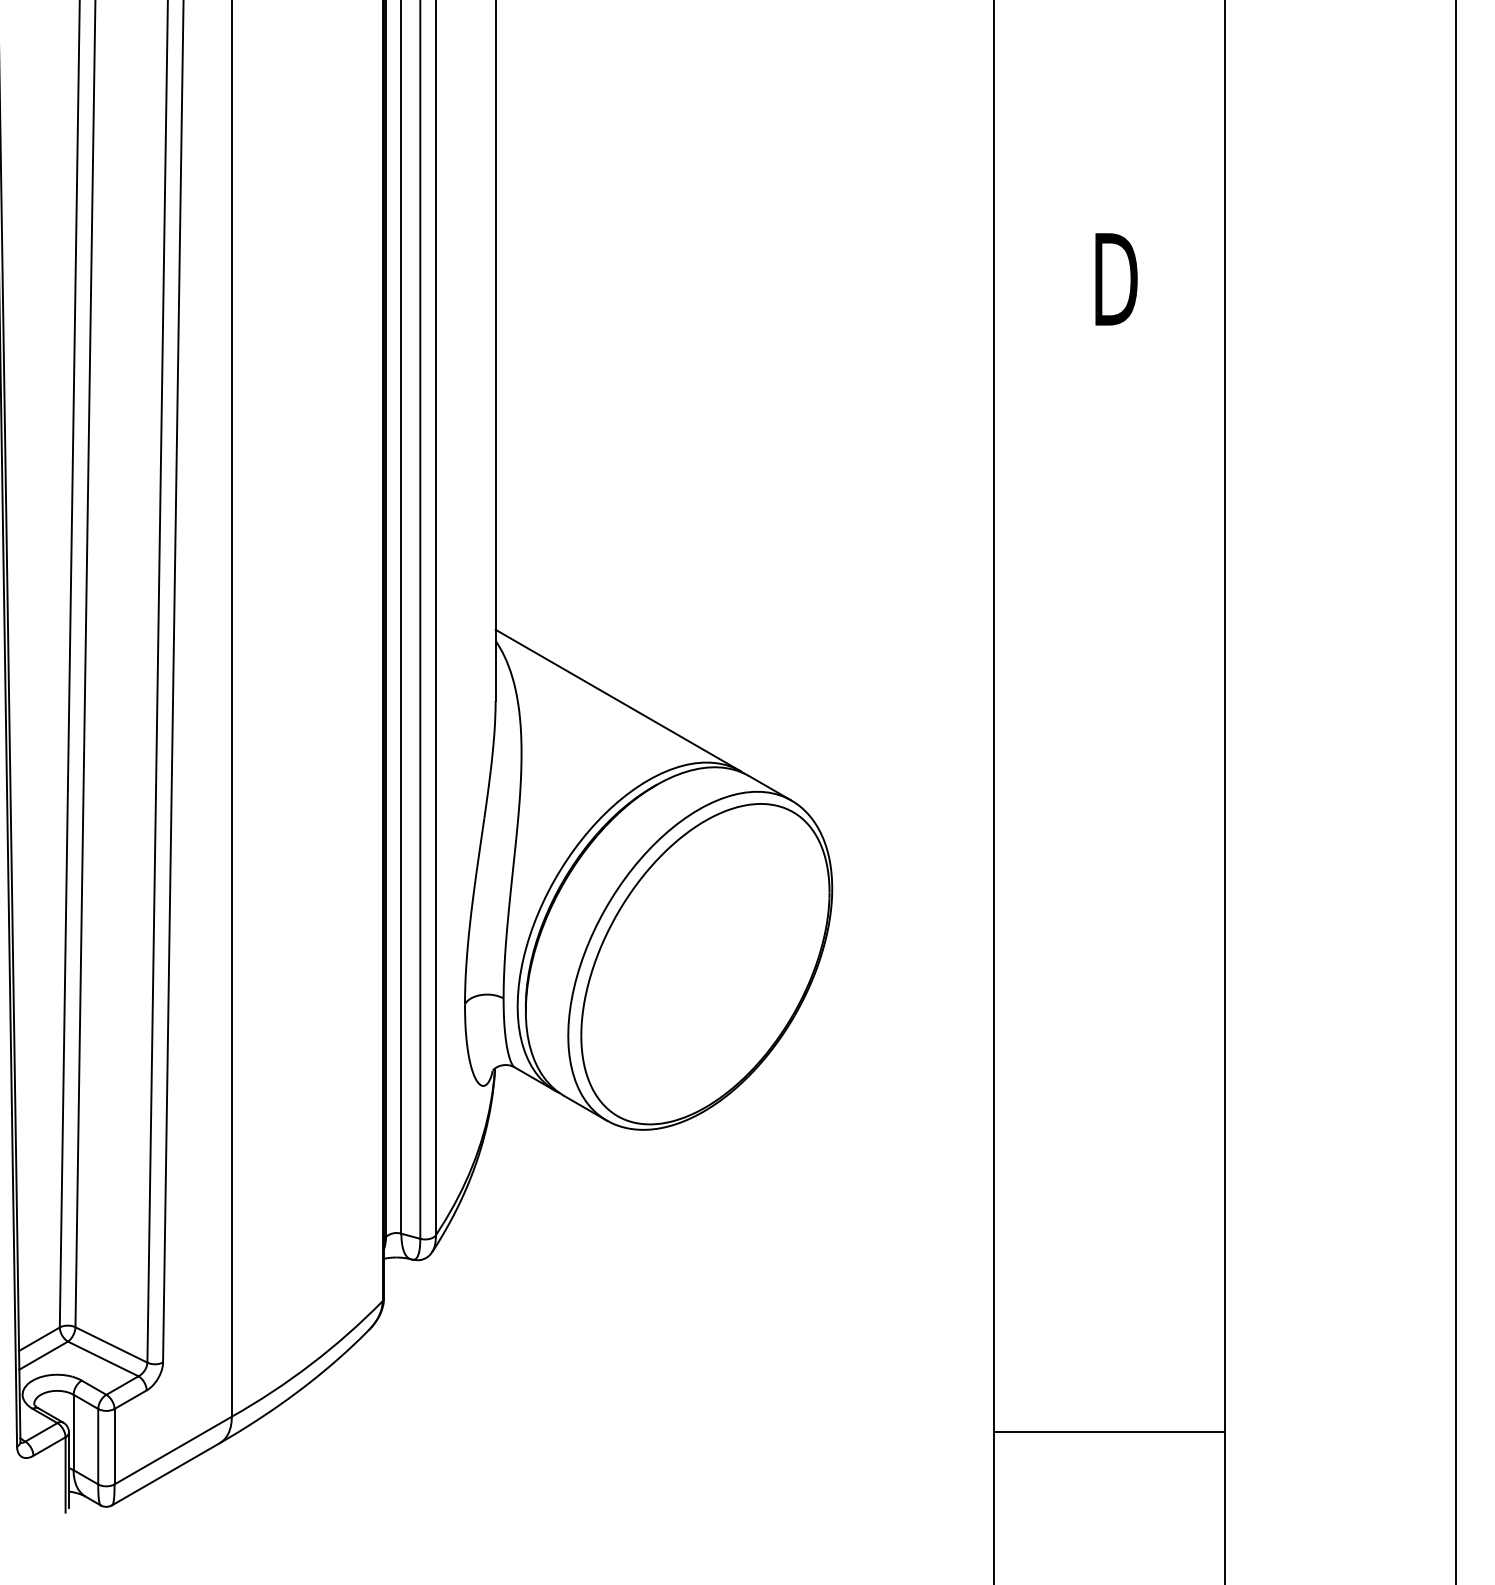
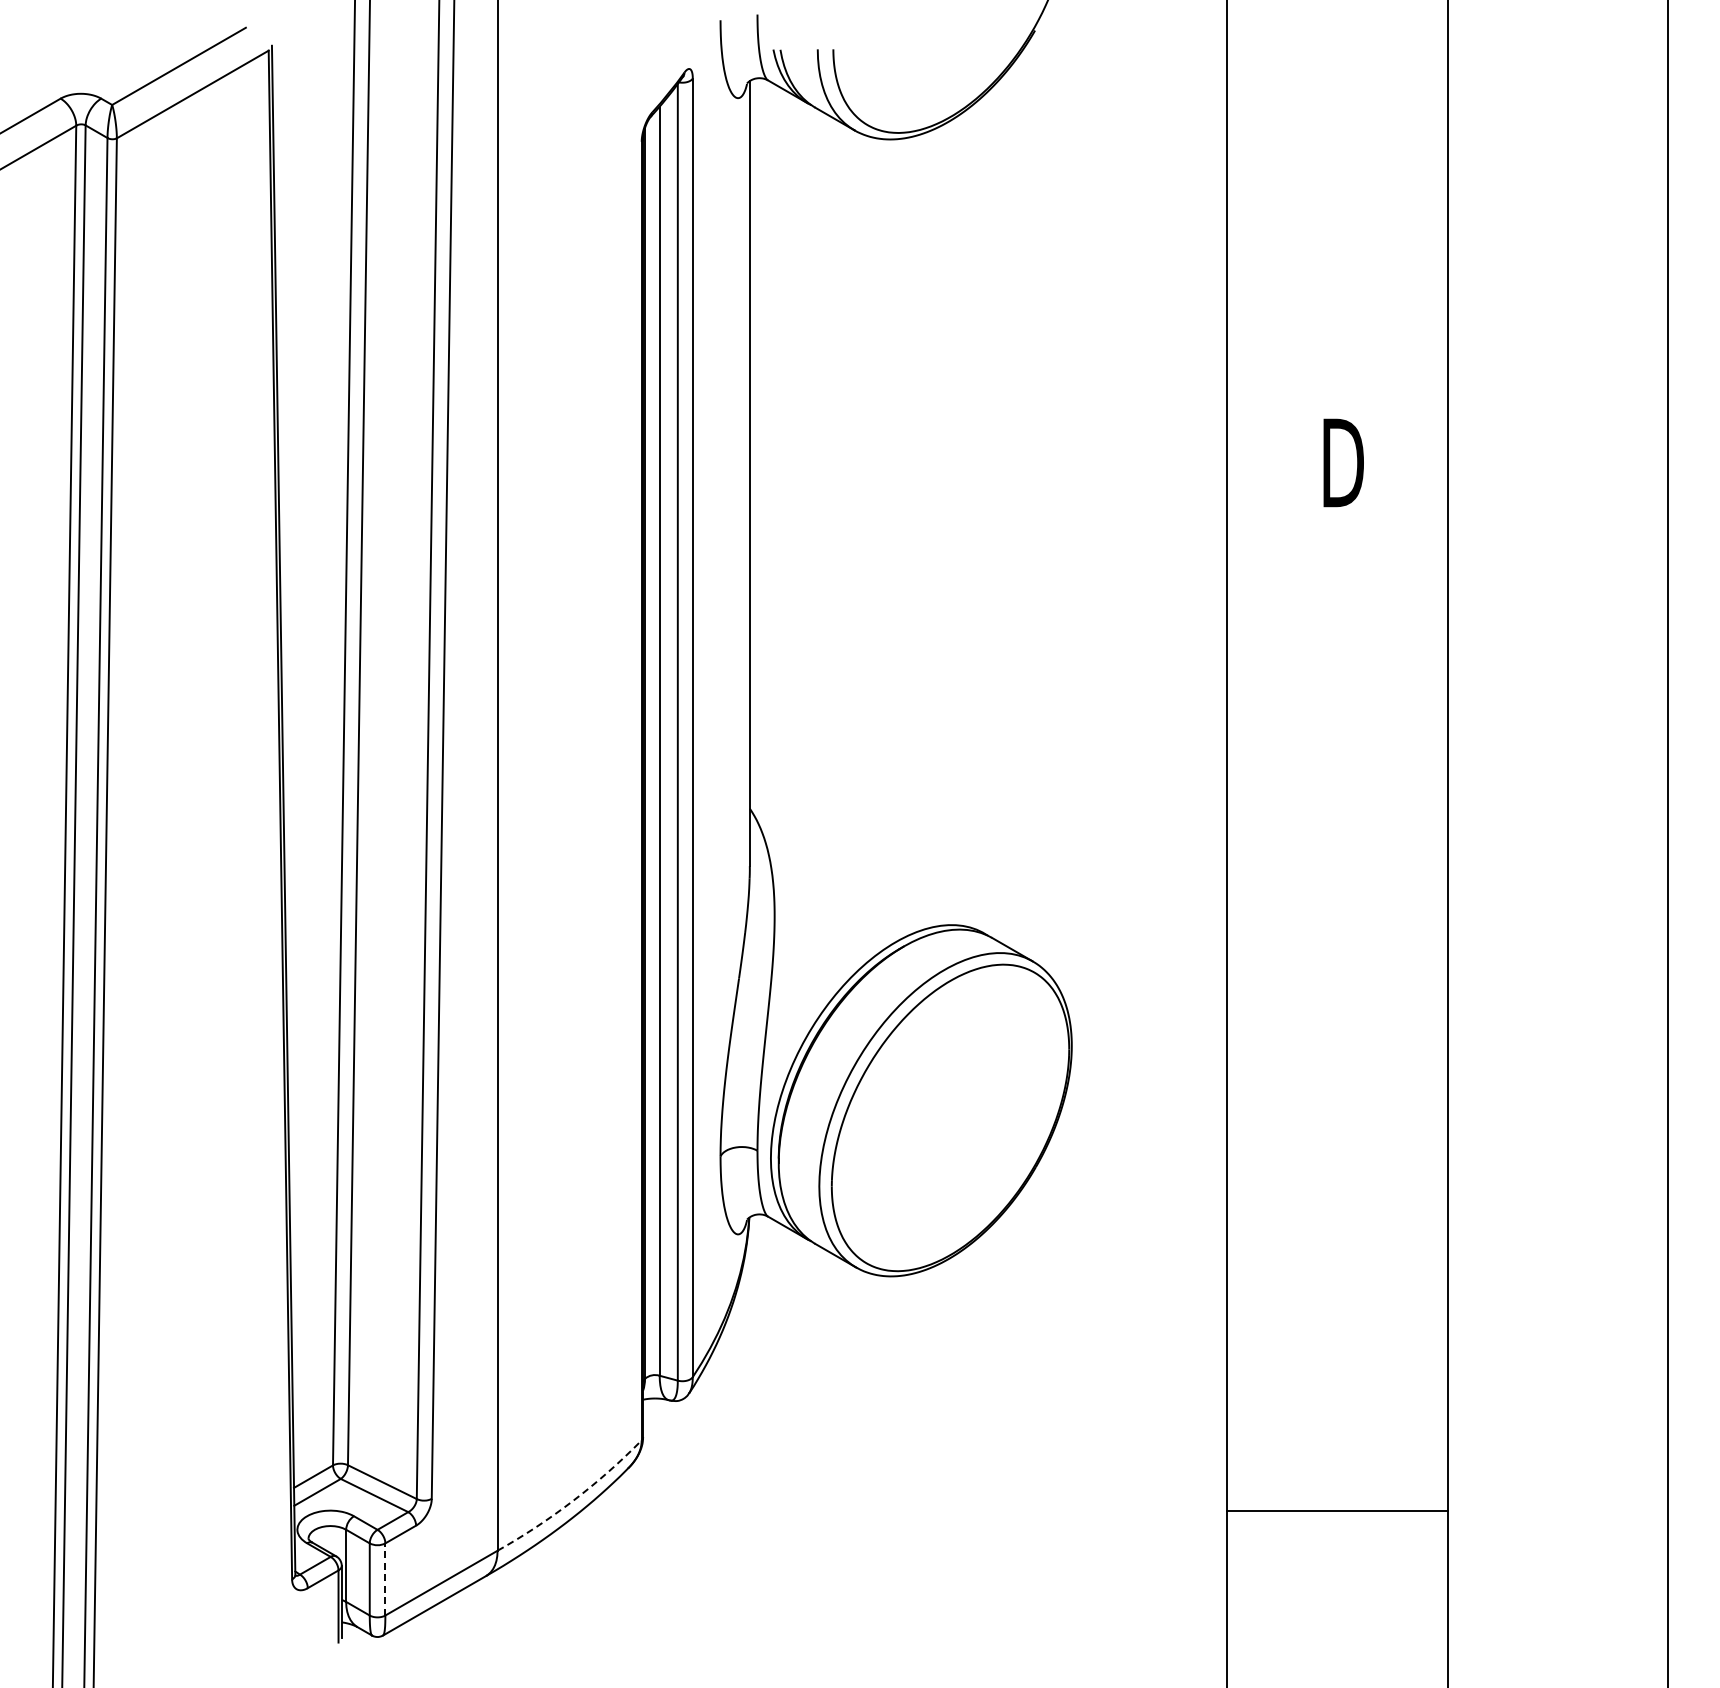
line: (617, 700) -> (866, 865), removed
arc: (311, 1364) -> (573, 1500), solid -> dashed
line: (1108, 1432) -> (1336, 1511), moved
line: (114, 1445) -> (385, 1578), solid -> dashed

